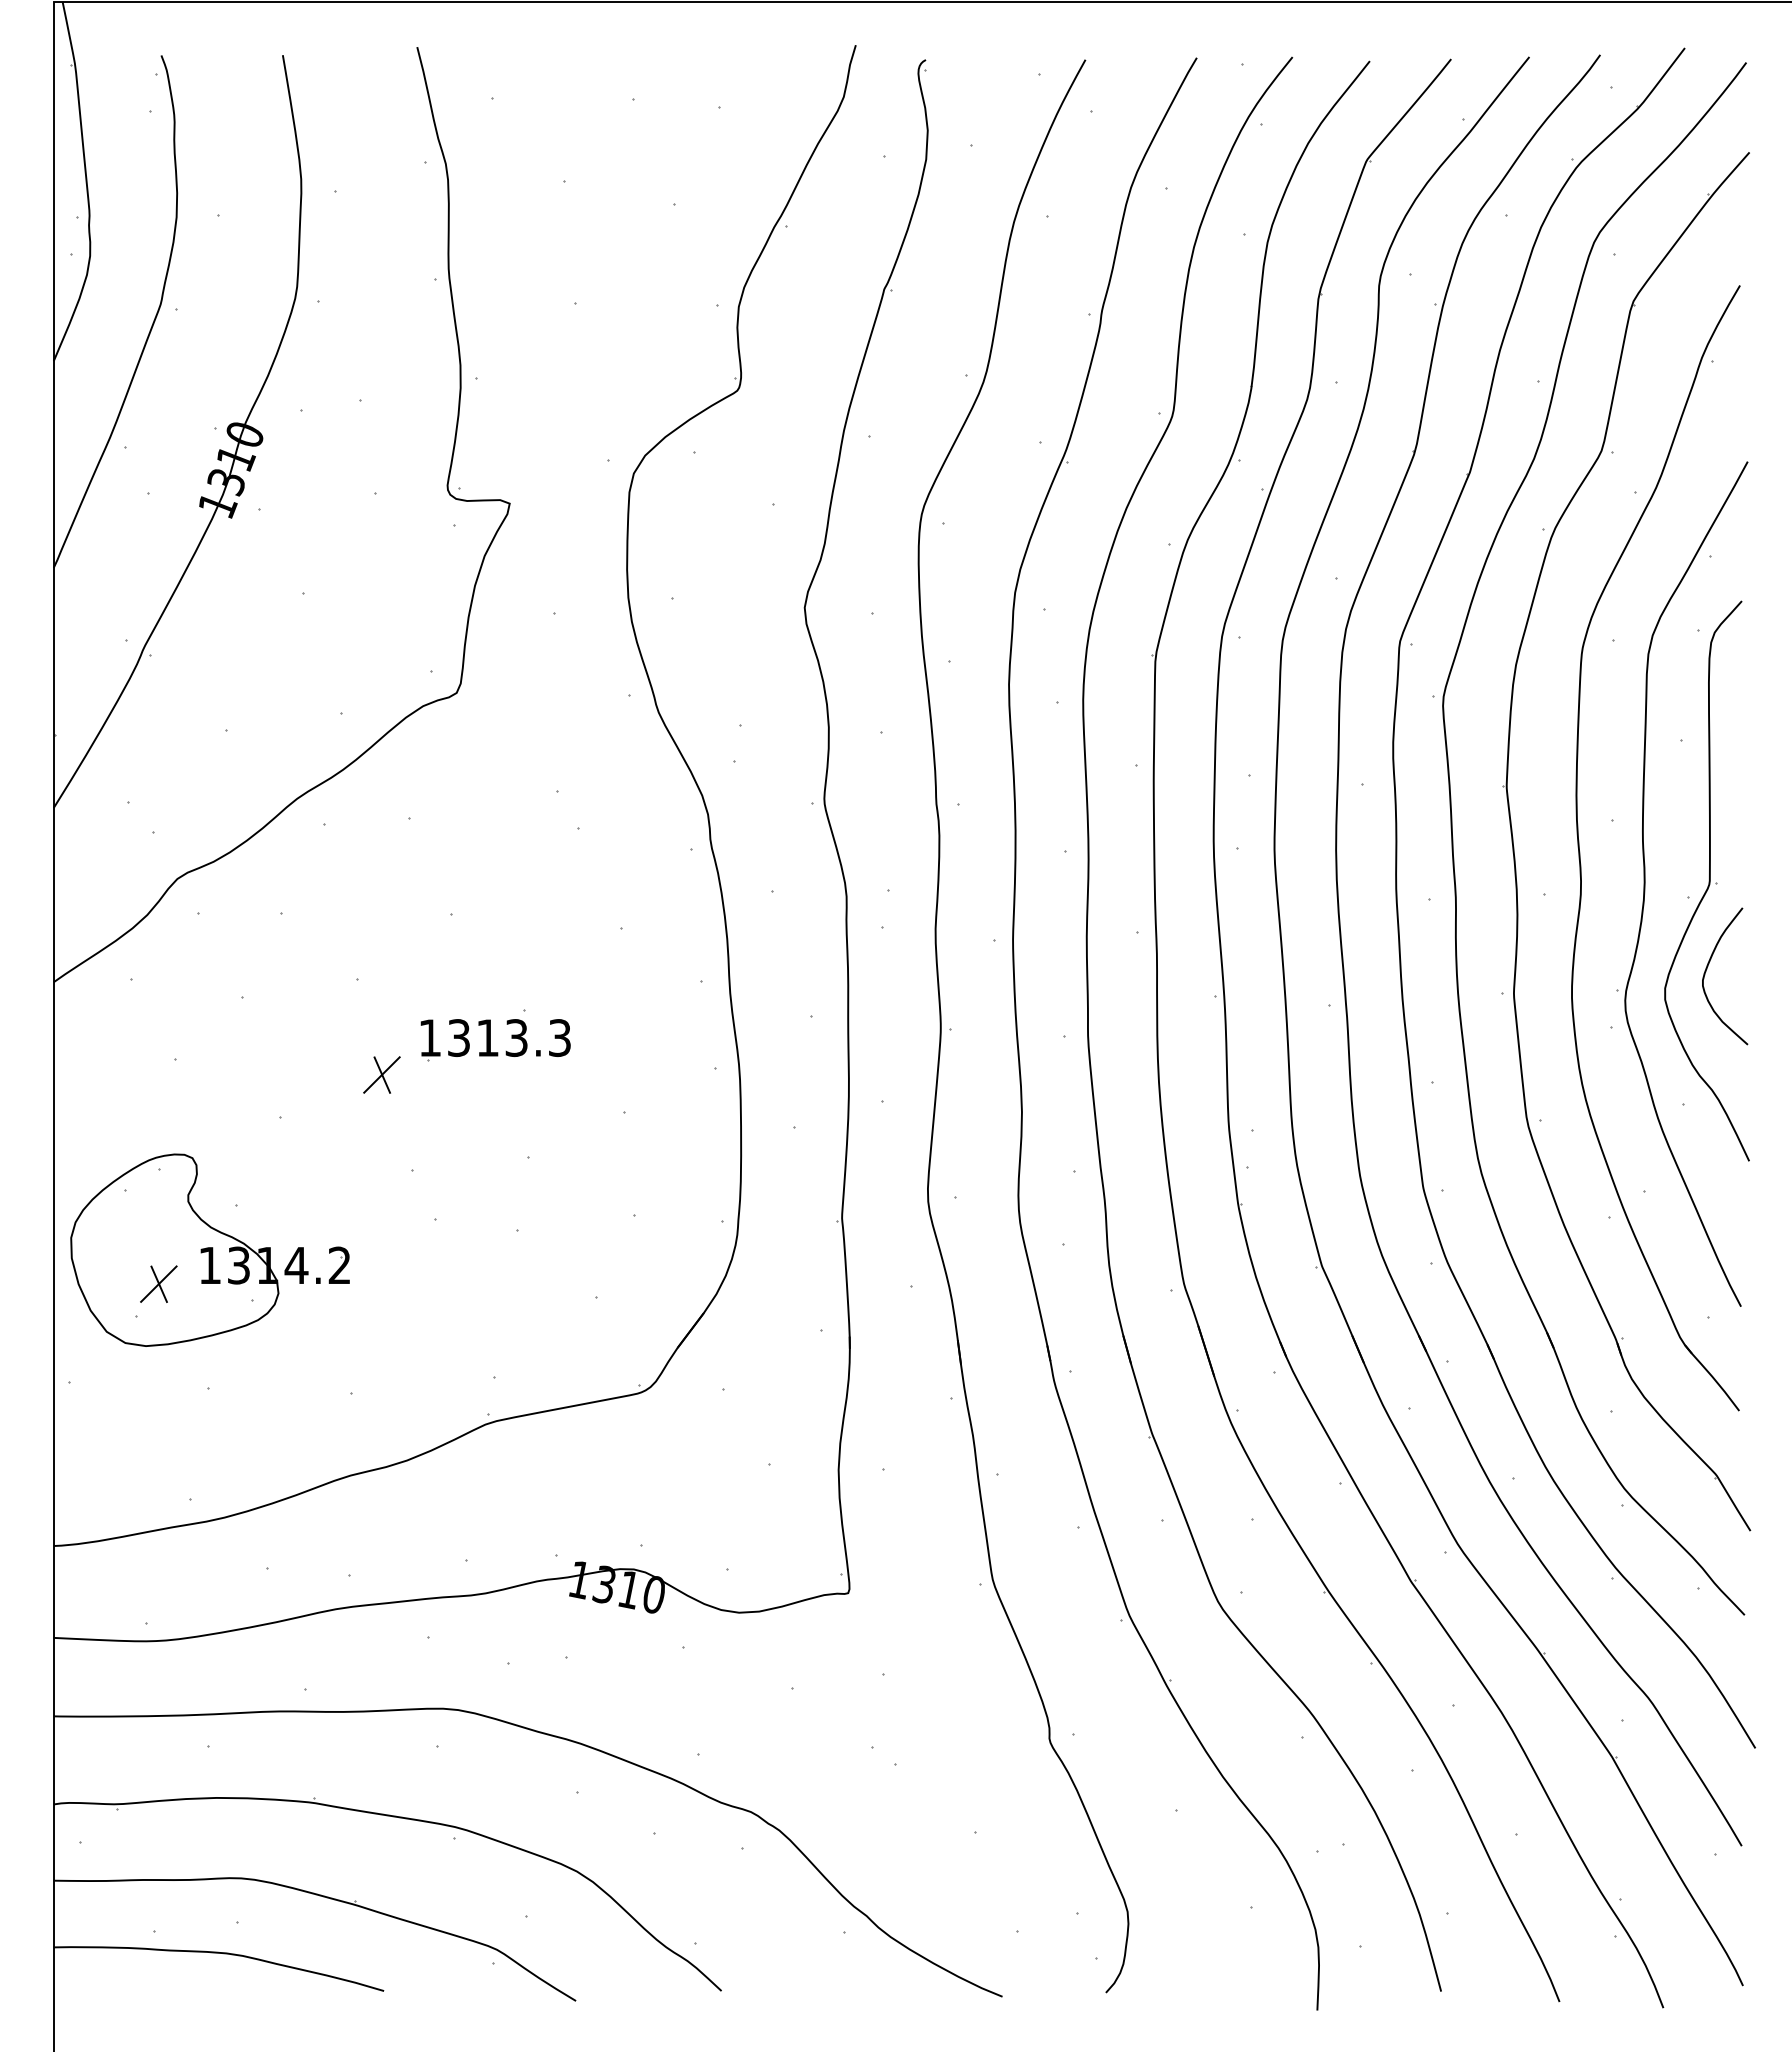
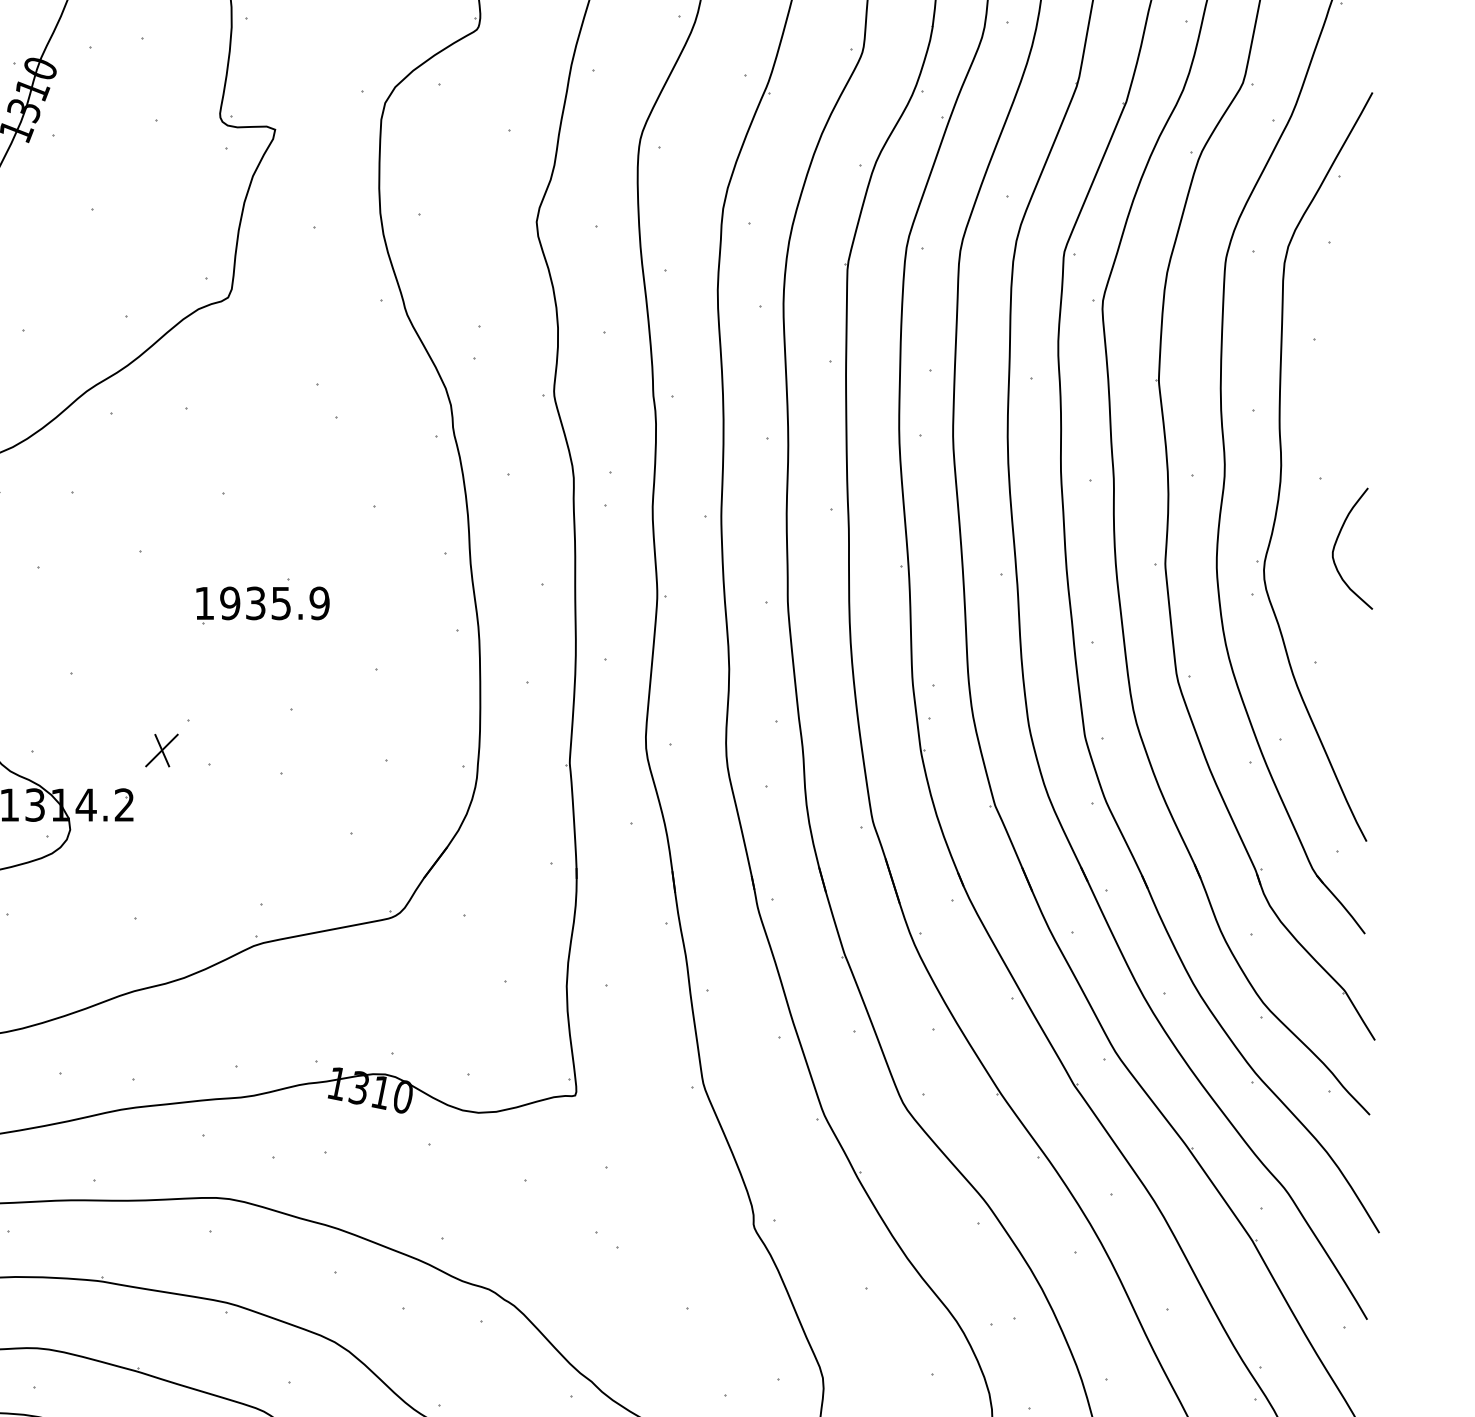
part: (1706, 880) -> (1336, 463), removed
text: (509, 1038) -> (274, 603), 1313.3 -> 1935.9
part: (381, 1074) -> (161, 750), moved

